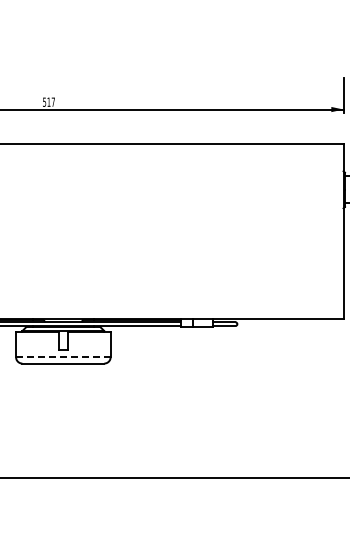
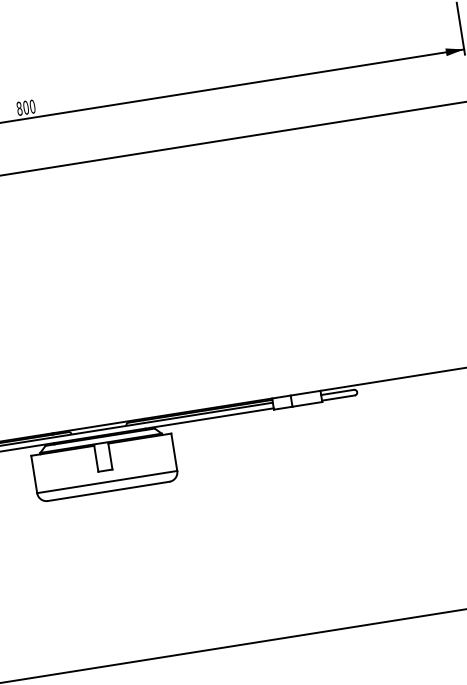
text: (48, 101) -> (25, 106), 517 -> 800
line: (63, 357) -> (107, 482), dashed -> solid

